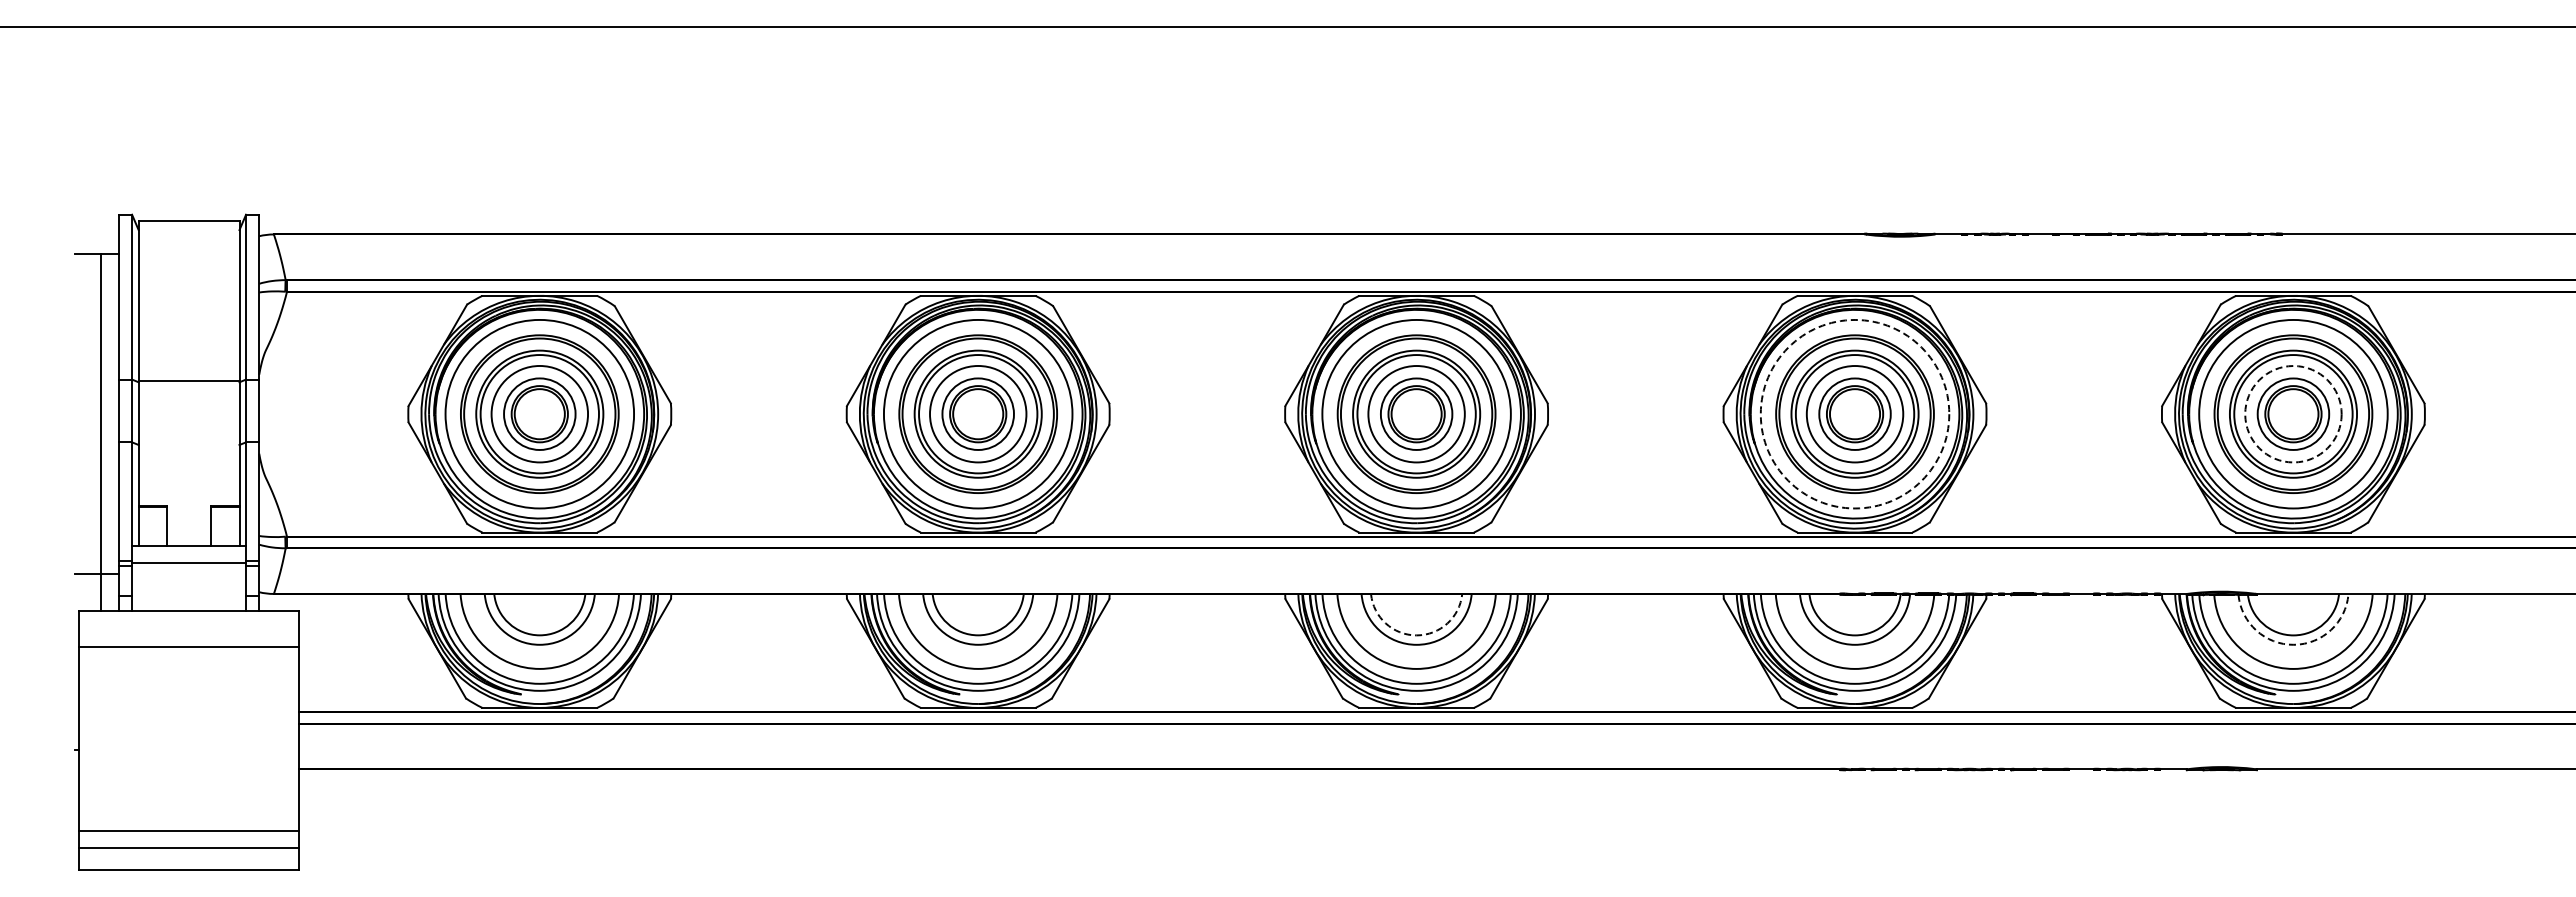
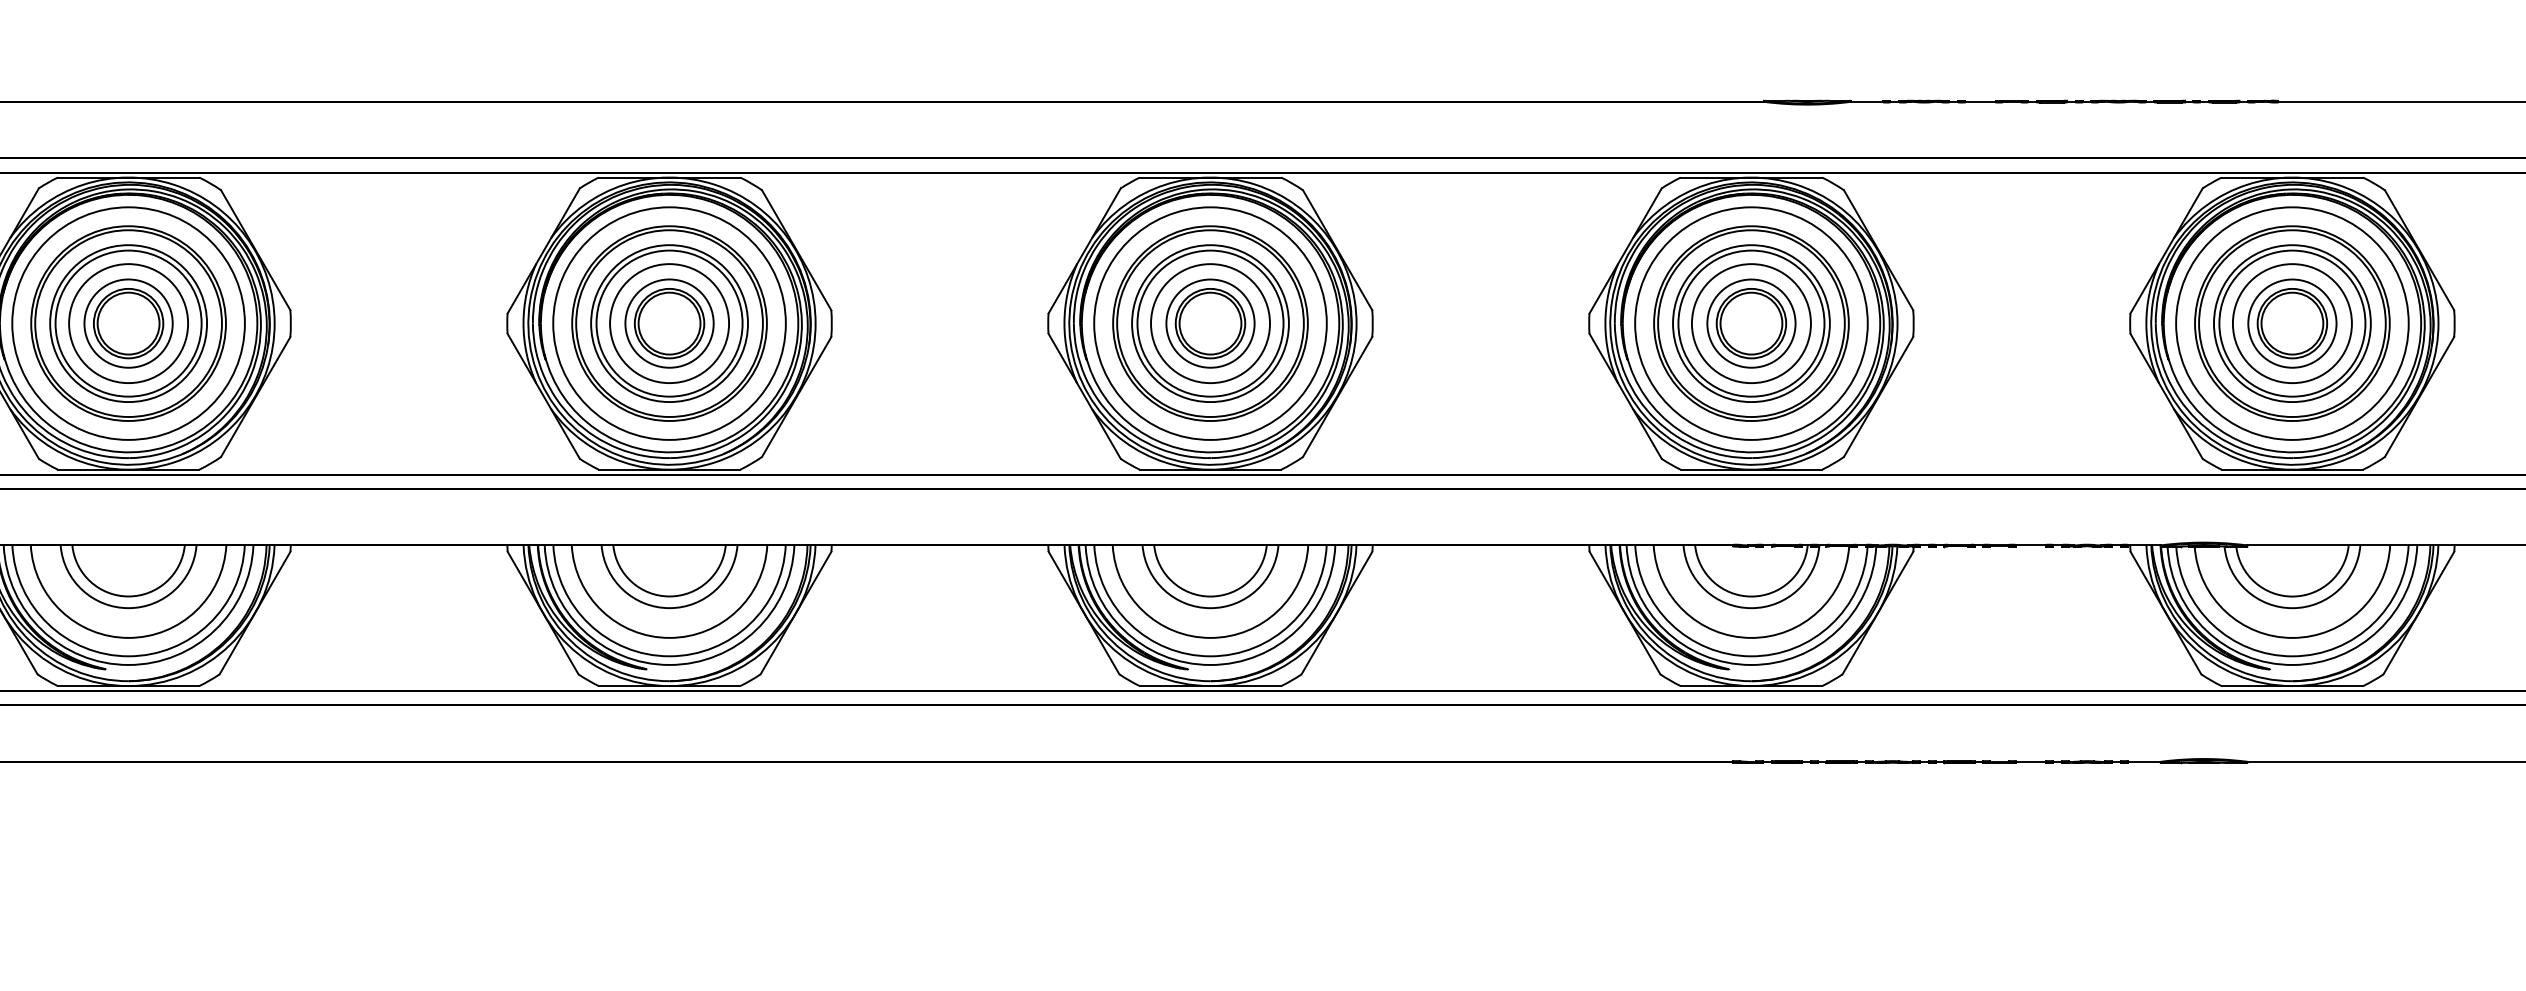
circle: (1854, 413) -> (1750, 322), dashed -> solid
circle: (2293, 414) -> (2292, 323), dashed -> solid
arc: (1416, 635) -> (1210, 596), dashed -> solid
arc: (2293, 644) -> (2292, 607), dashed -> solid

